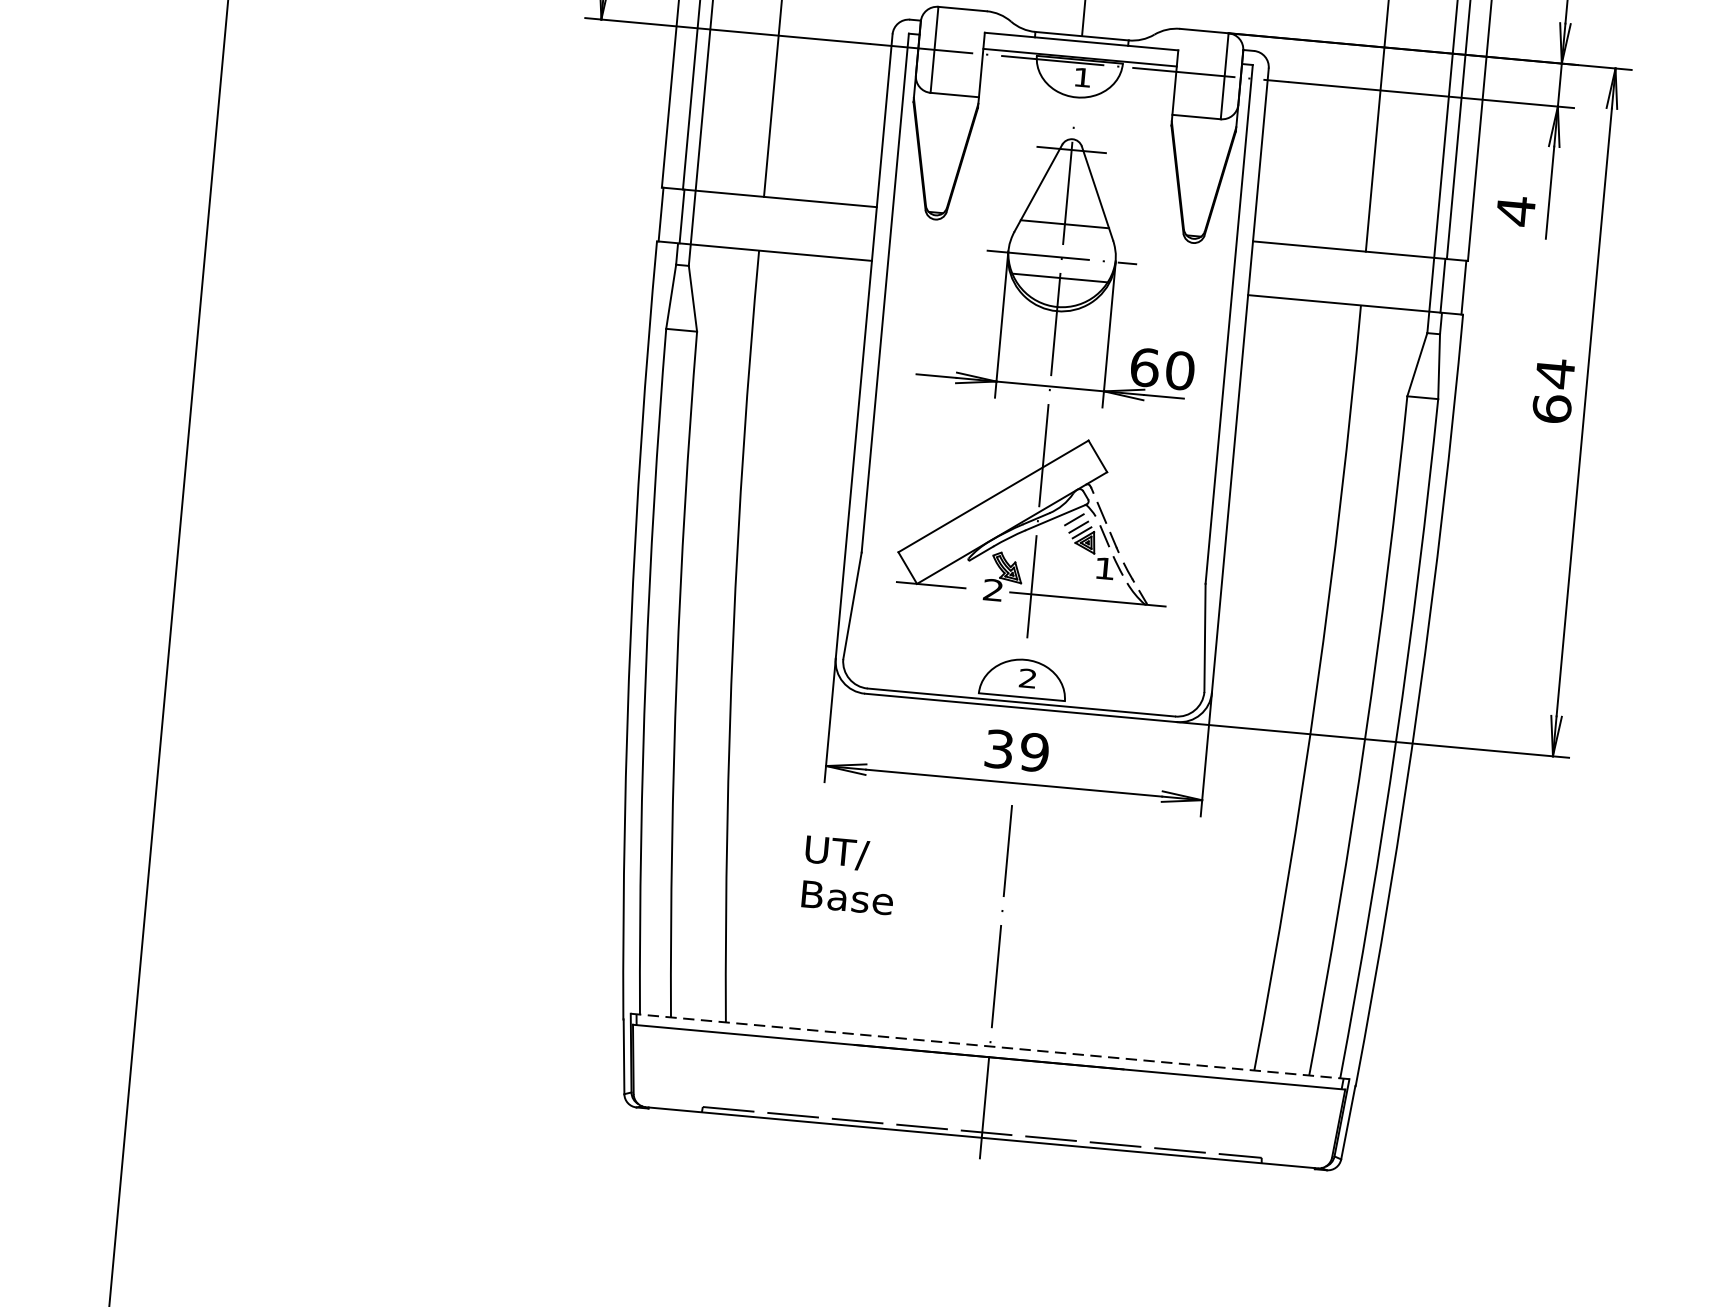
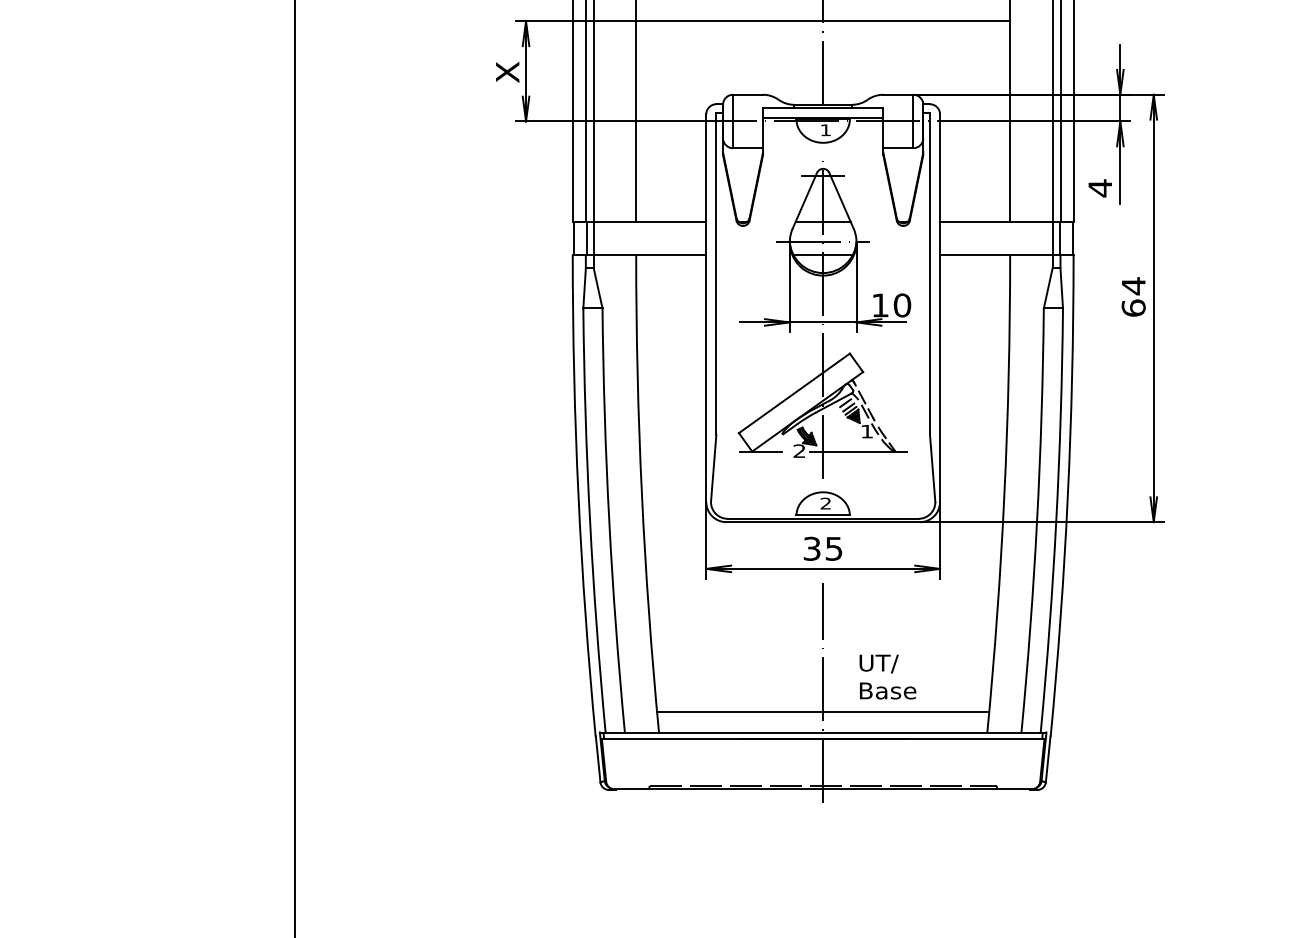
text: (1144, 367) -> (880, 305), 60 -> 10
text: (1033, 751) -> (833, 548), 39 -> 35
text: (848, 874) -> (887, 676), moved
line: (993, 1014) -> (823, 712), added
line: (989, 1046) -> (822, 732), dashed -> solid

